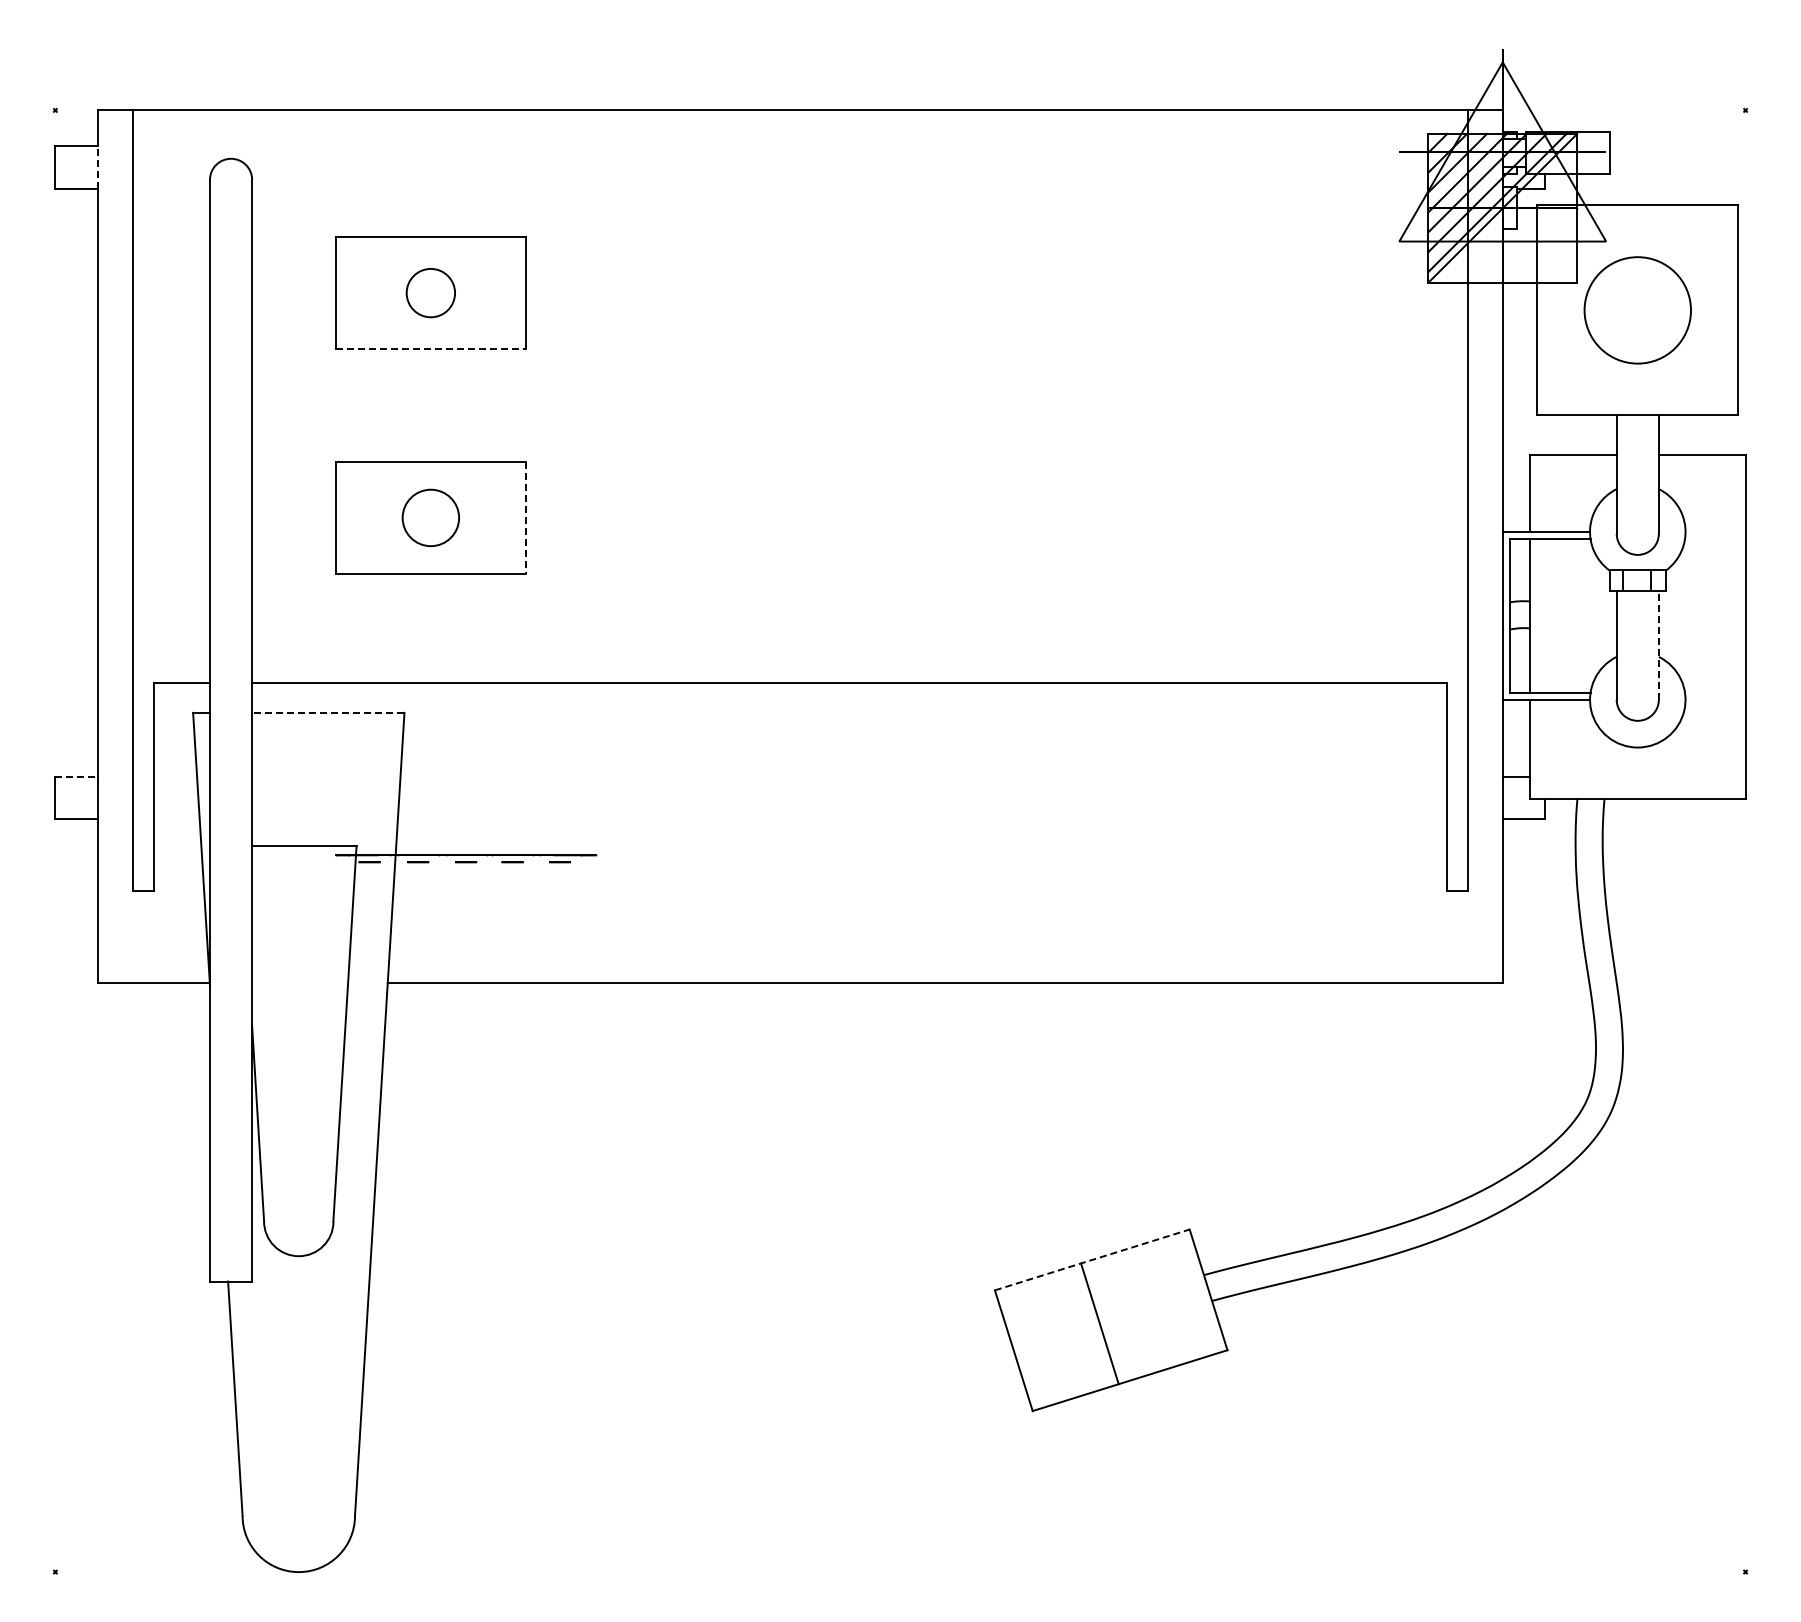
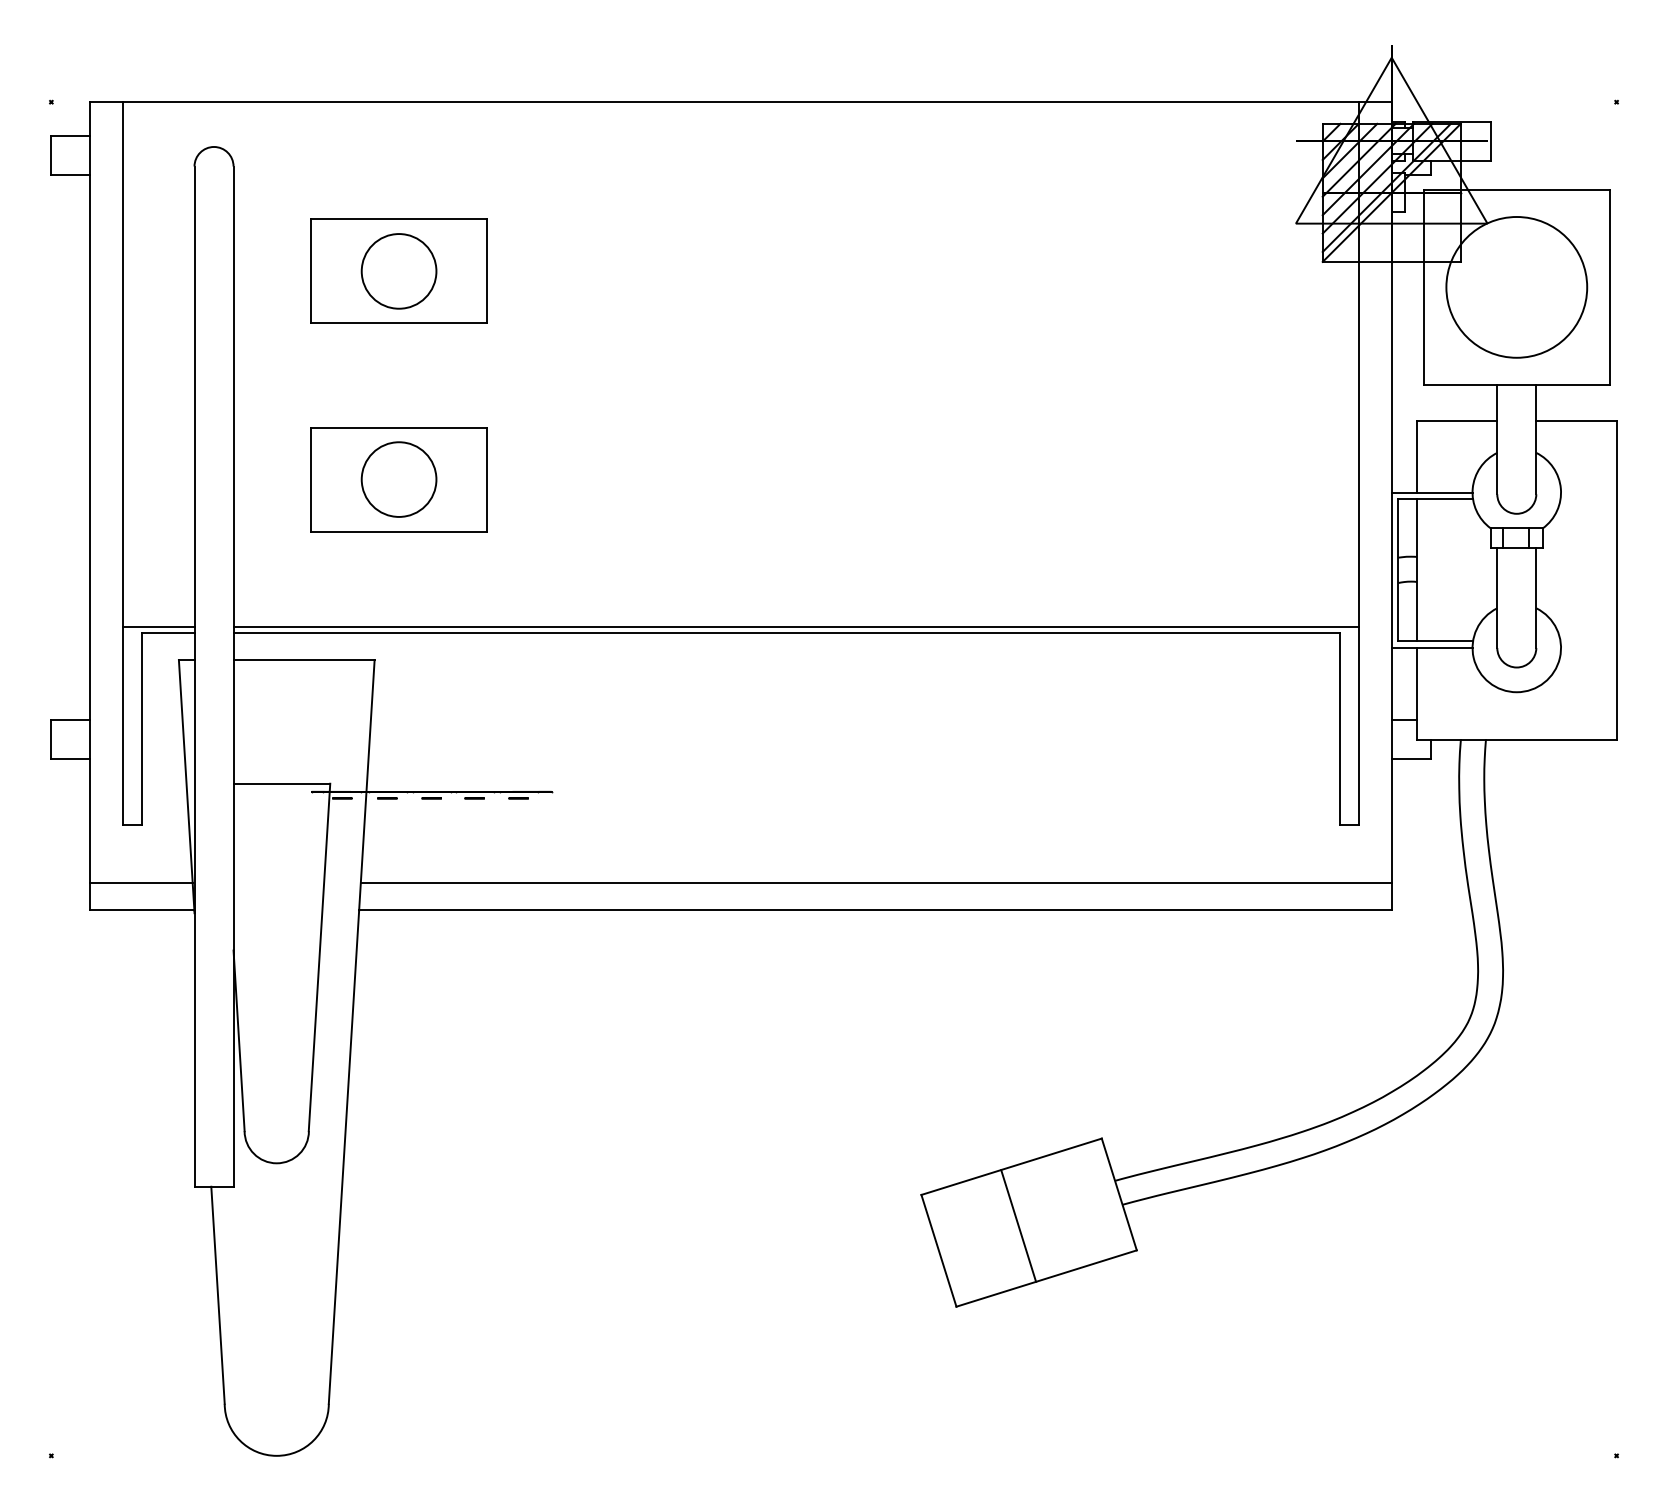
line: (97, 167) -> (90, 155), dashed -> solid
circle: (430, 292) -> (398, 270), size x1.67
circle: (1637, 310) -> (1516, 287), size x1.43
line: (430, 349) -> (398, 323), dashed -> solid
circle: (430, 517) -> (398, 479), size x1.43
line: (525, 518) -> (486, 480), dashed -> solid
line: (1658, 645) -> (1535, 597), dashed -> solid
line: (171, 676) -> (158, 626), added
line: (859, 676) -> (796, 626), added
line: (327, 712) -> (303, 659), dashed -> solid
line: (77, 777) -> (71, 719), dashed -> solid
line: (152, 953) -> (141, 882), added
line: (945, 953) -> (875, 882), added
line: (1092, 1259) -> (1011, 1166), dashed -> solid

